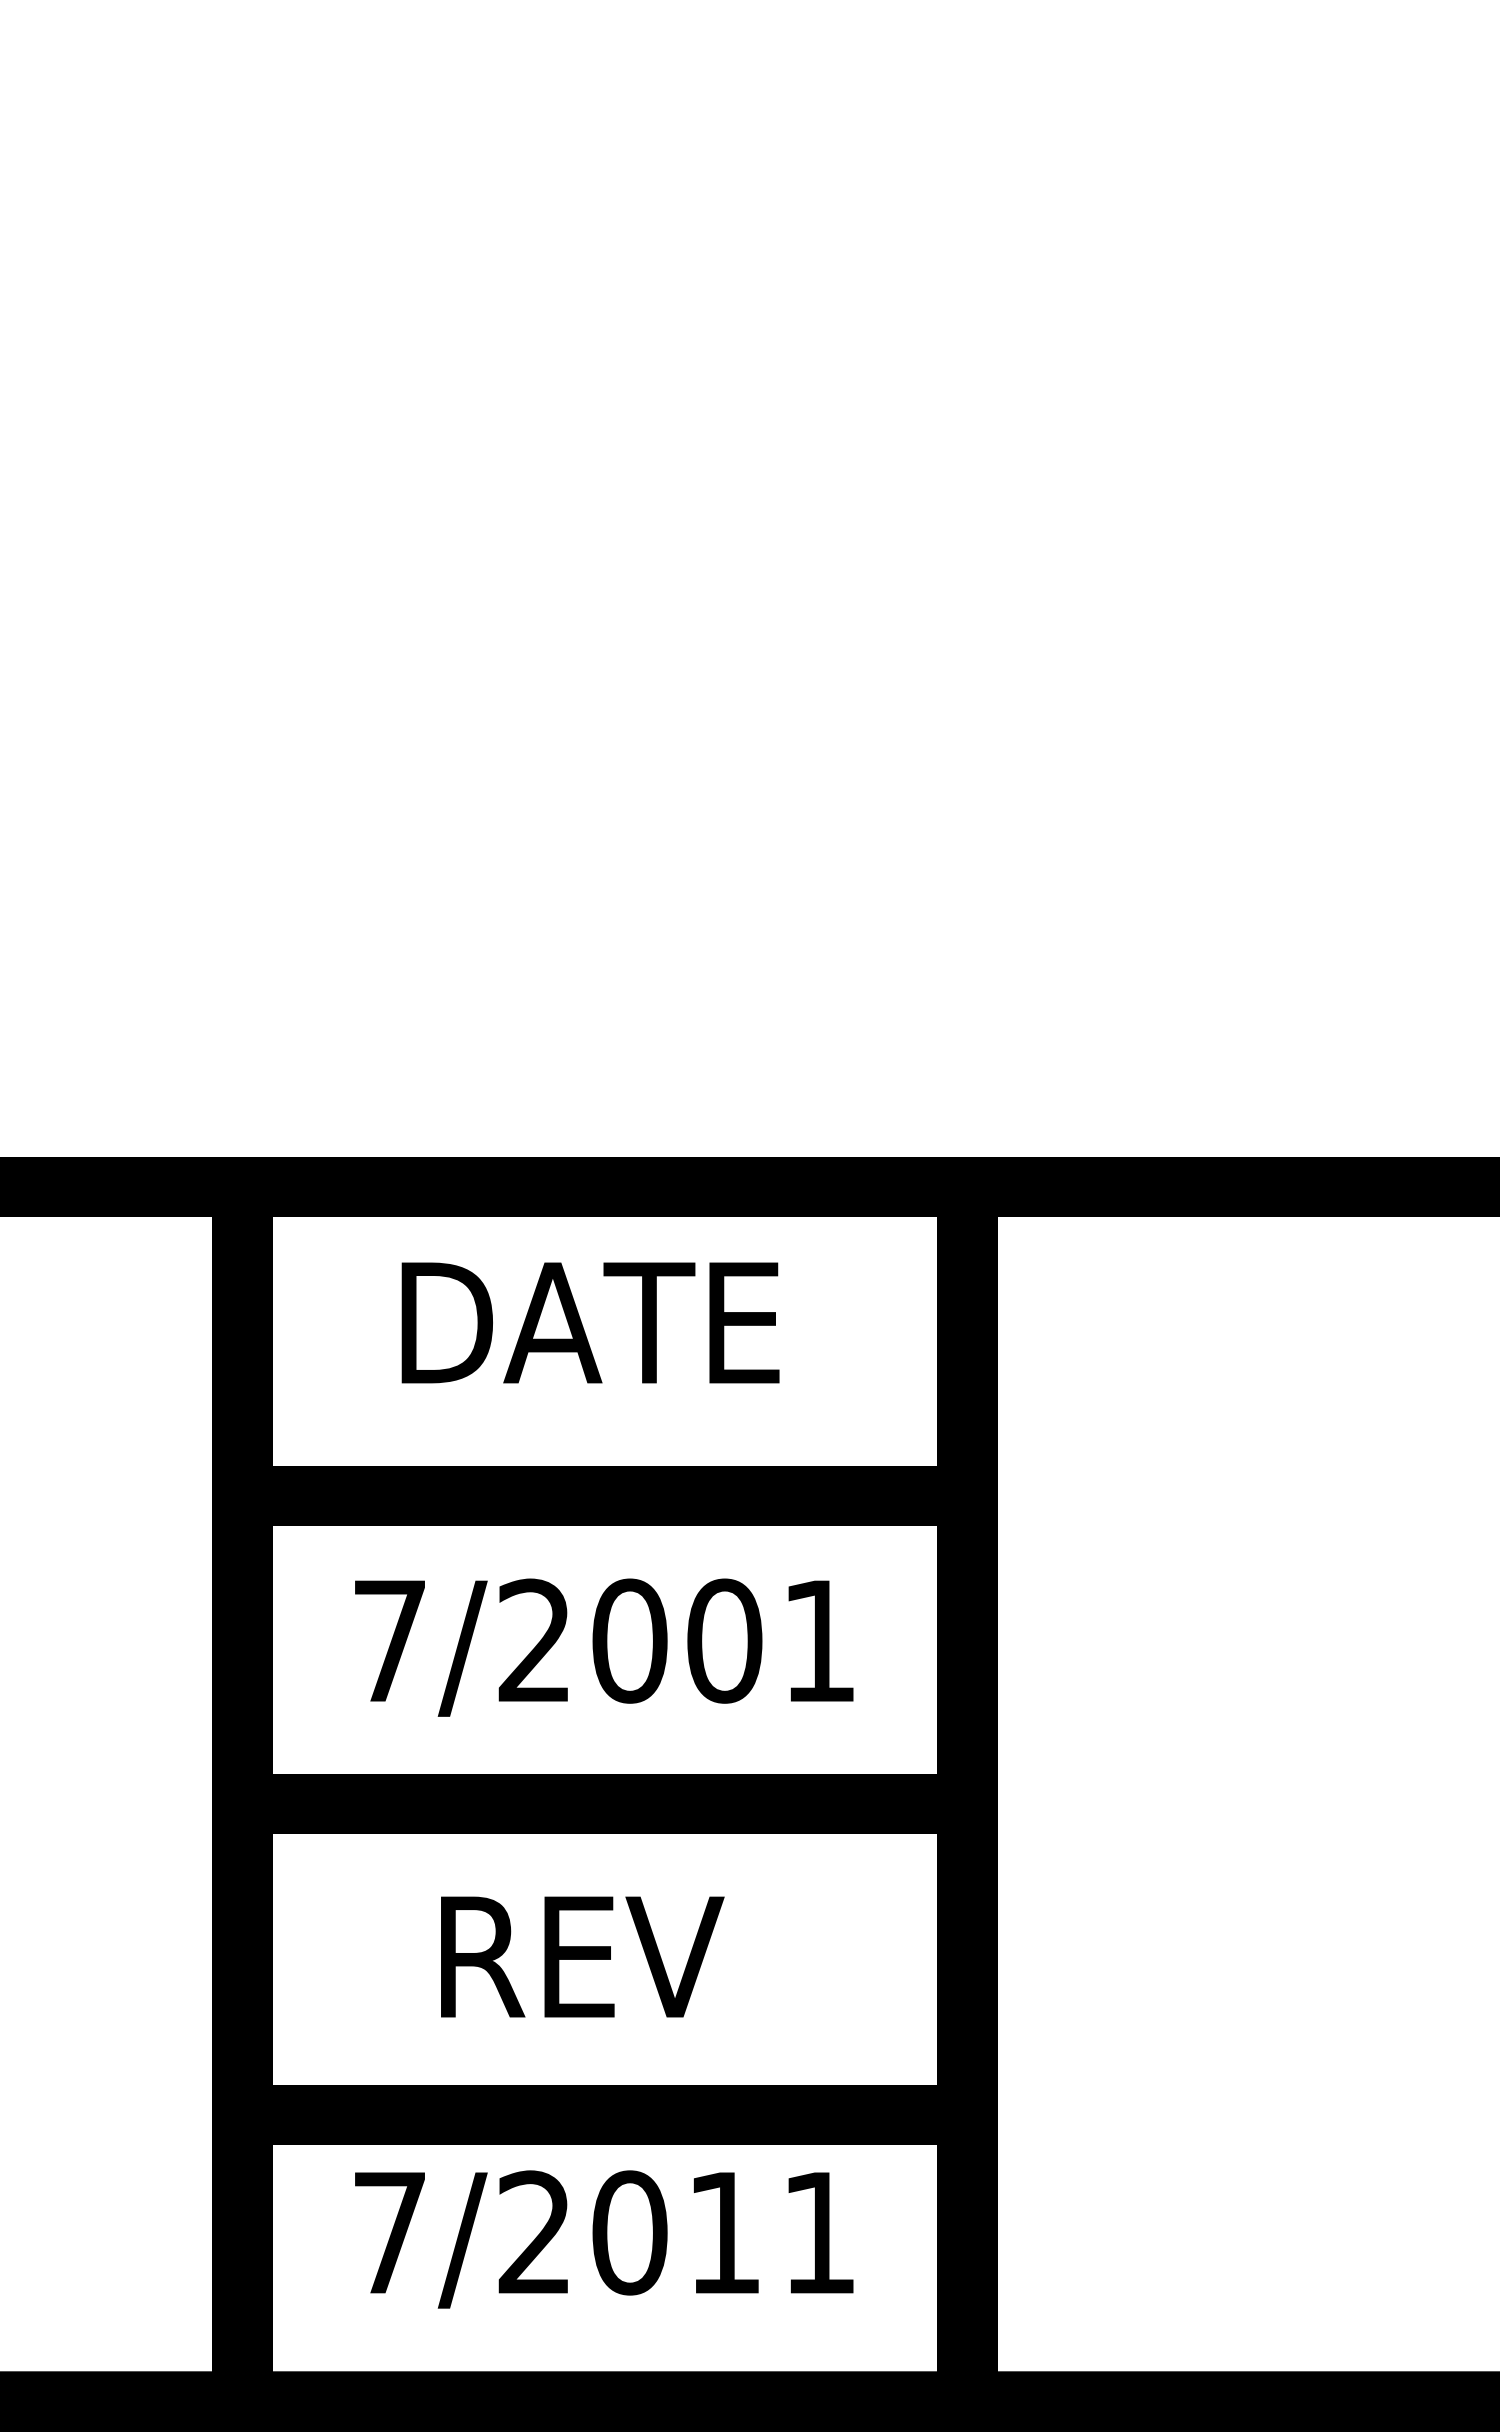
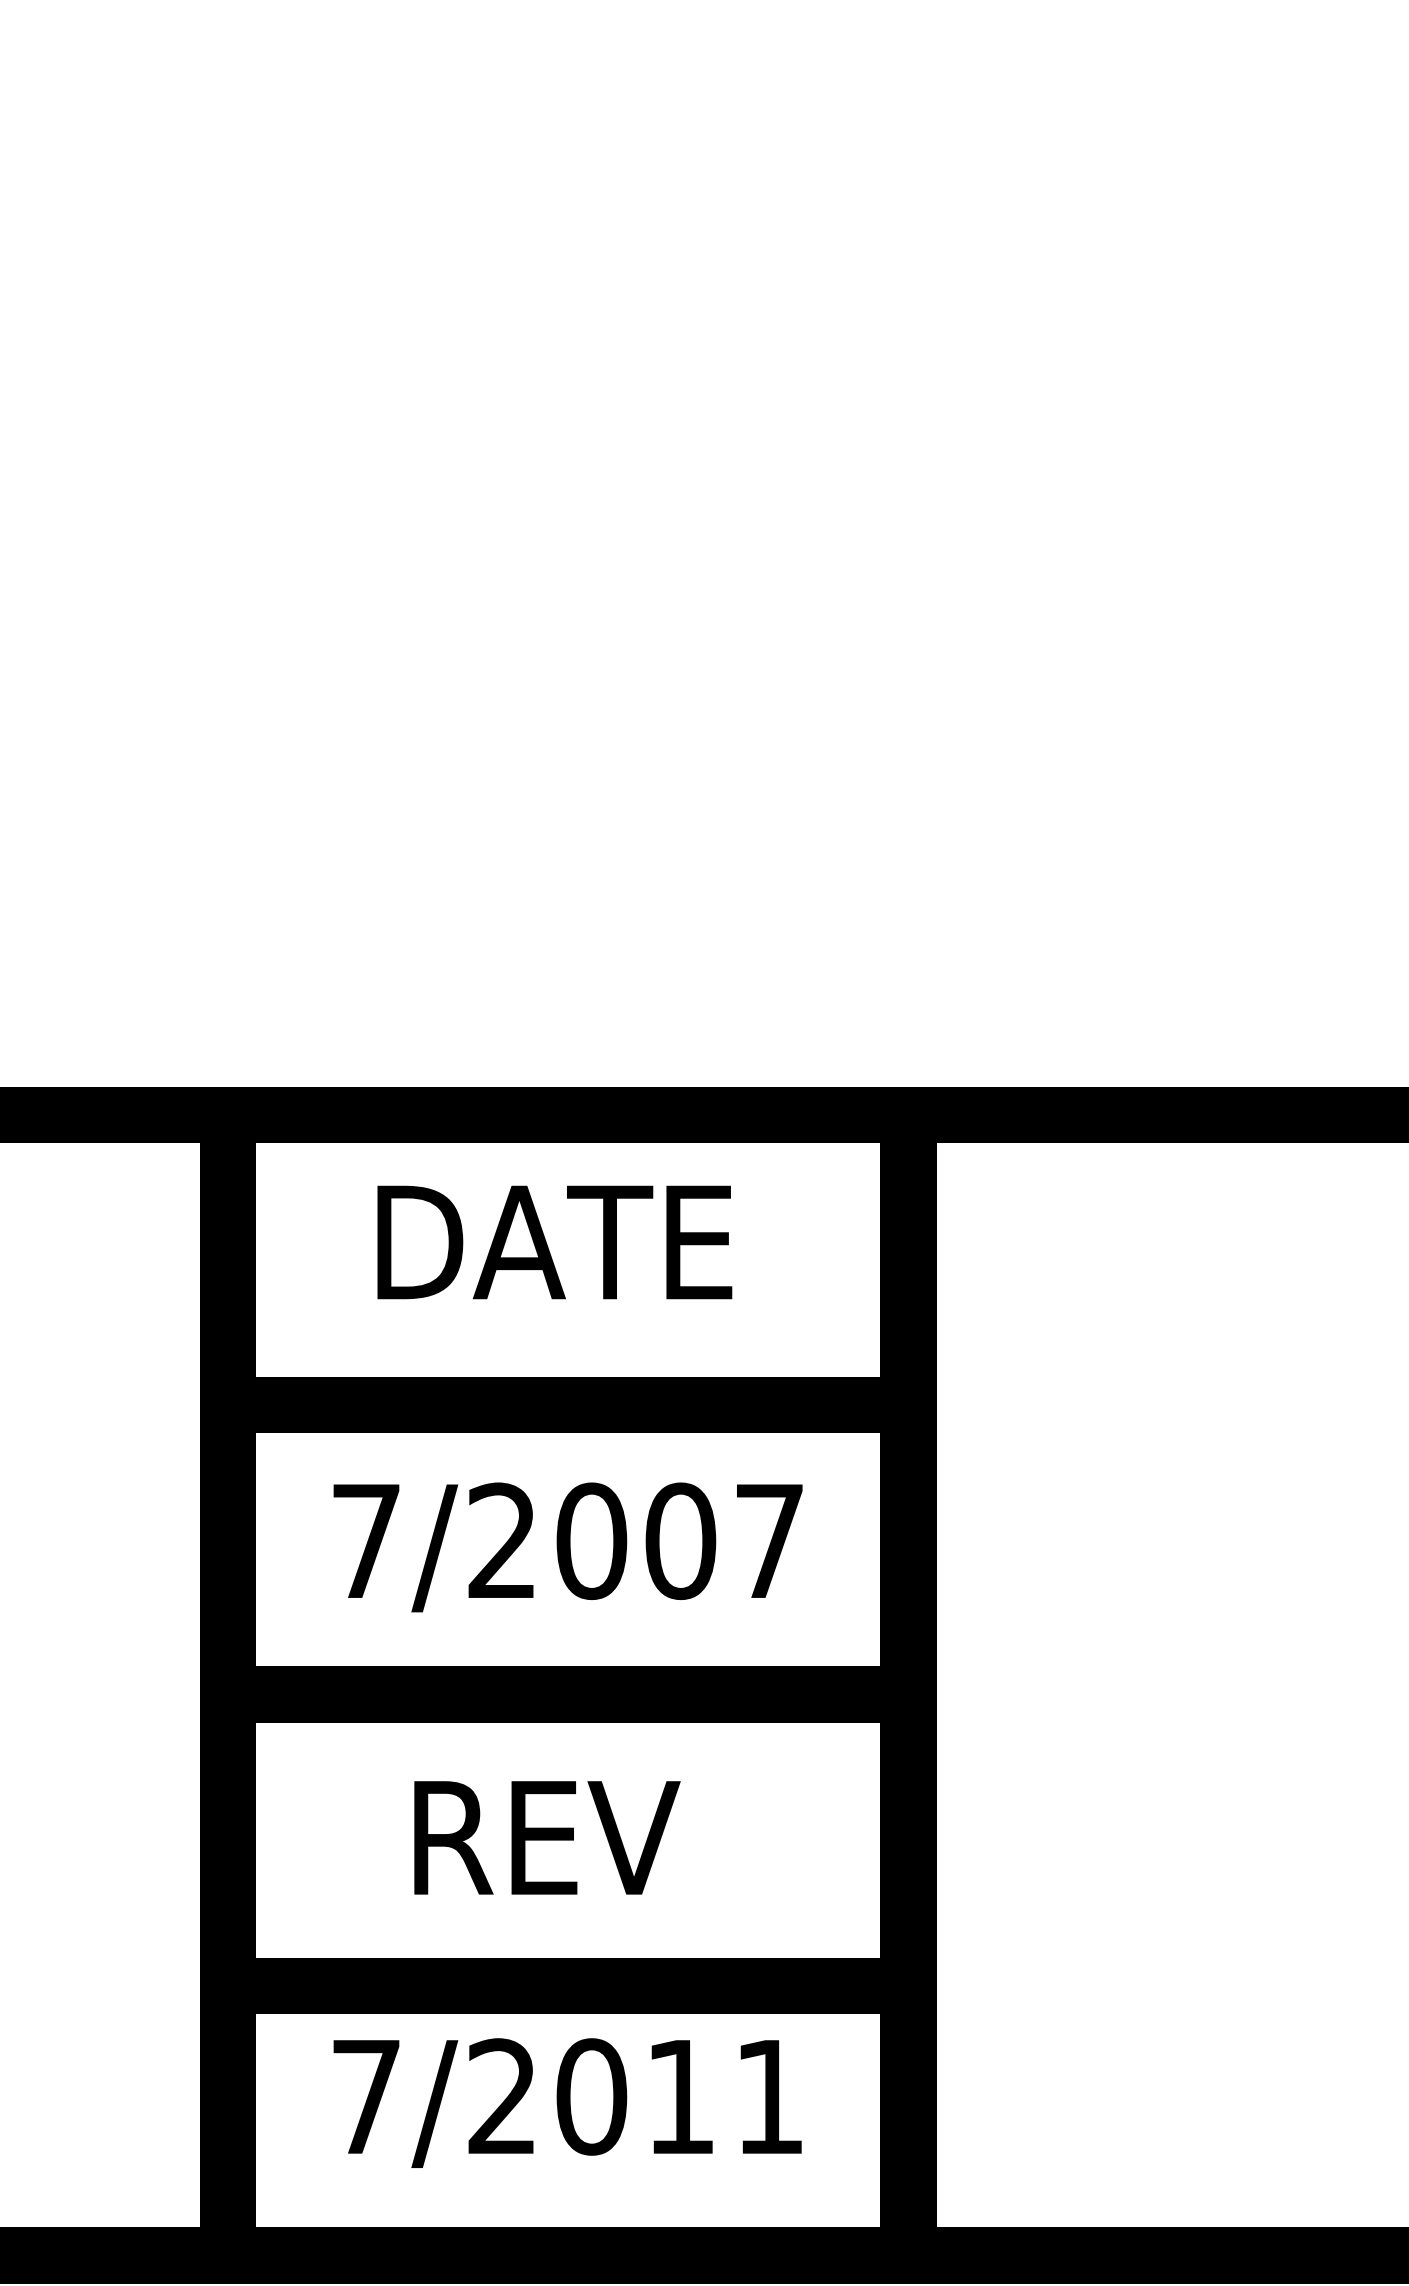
text: (819, 1640) -> (769, 1540), 7/2001 -> 7/2007

